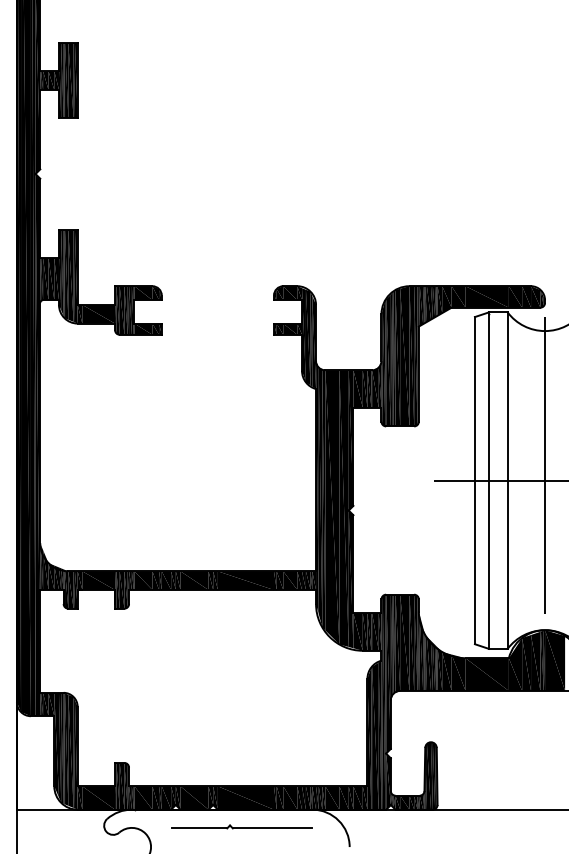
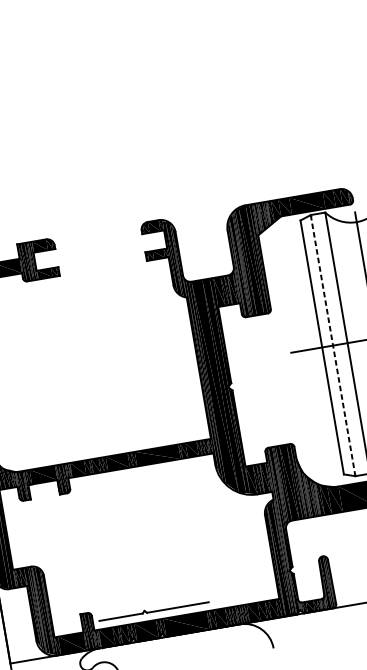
line: (488, 481) -> (332, 346), solid -> dashed
part: (241, 826) -> (153, 610), moved

